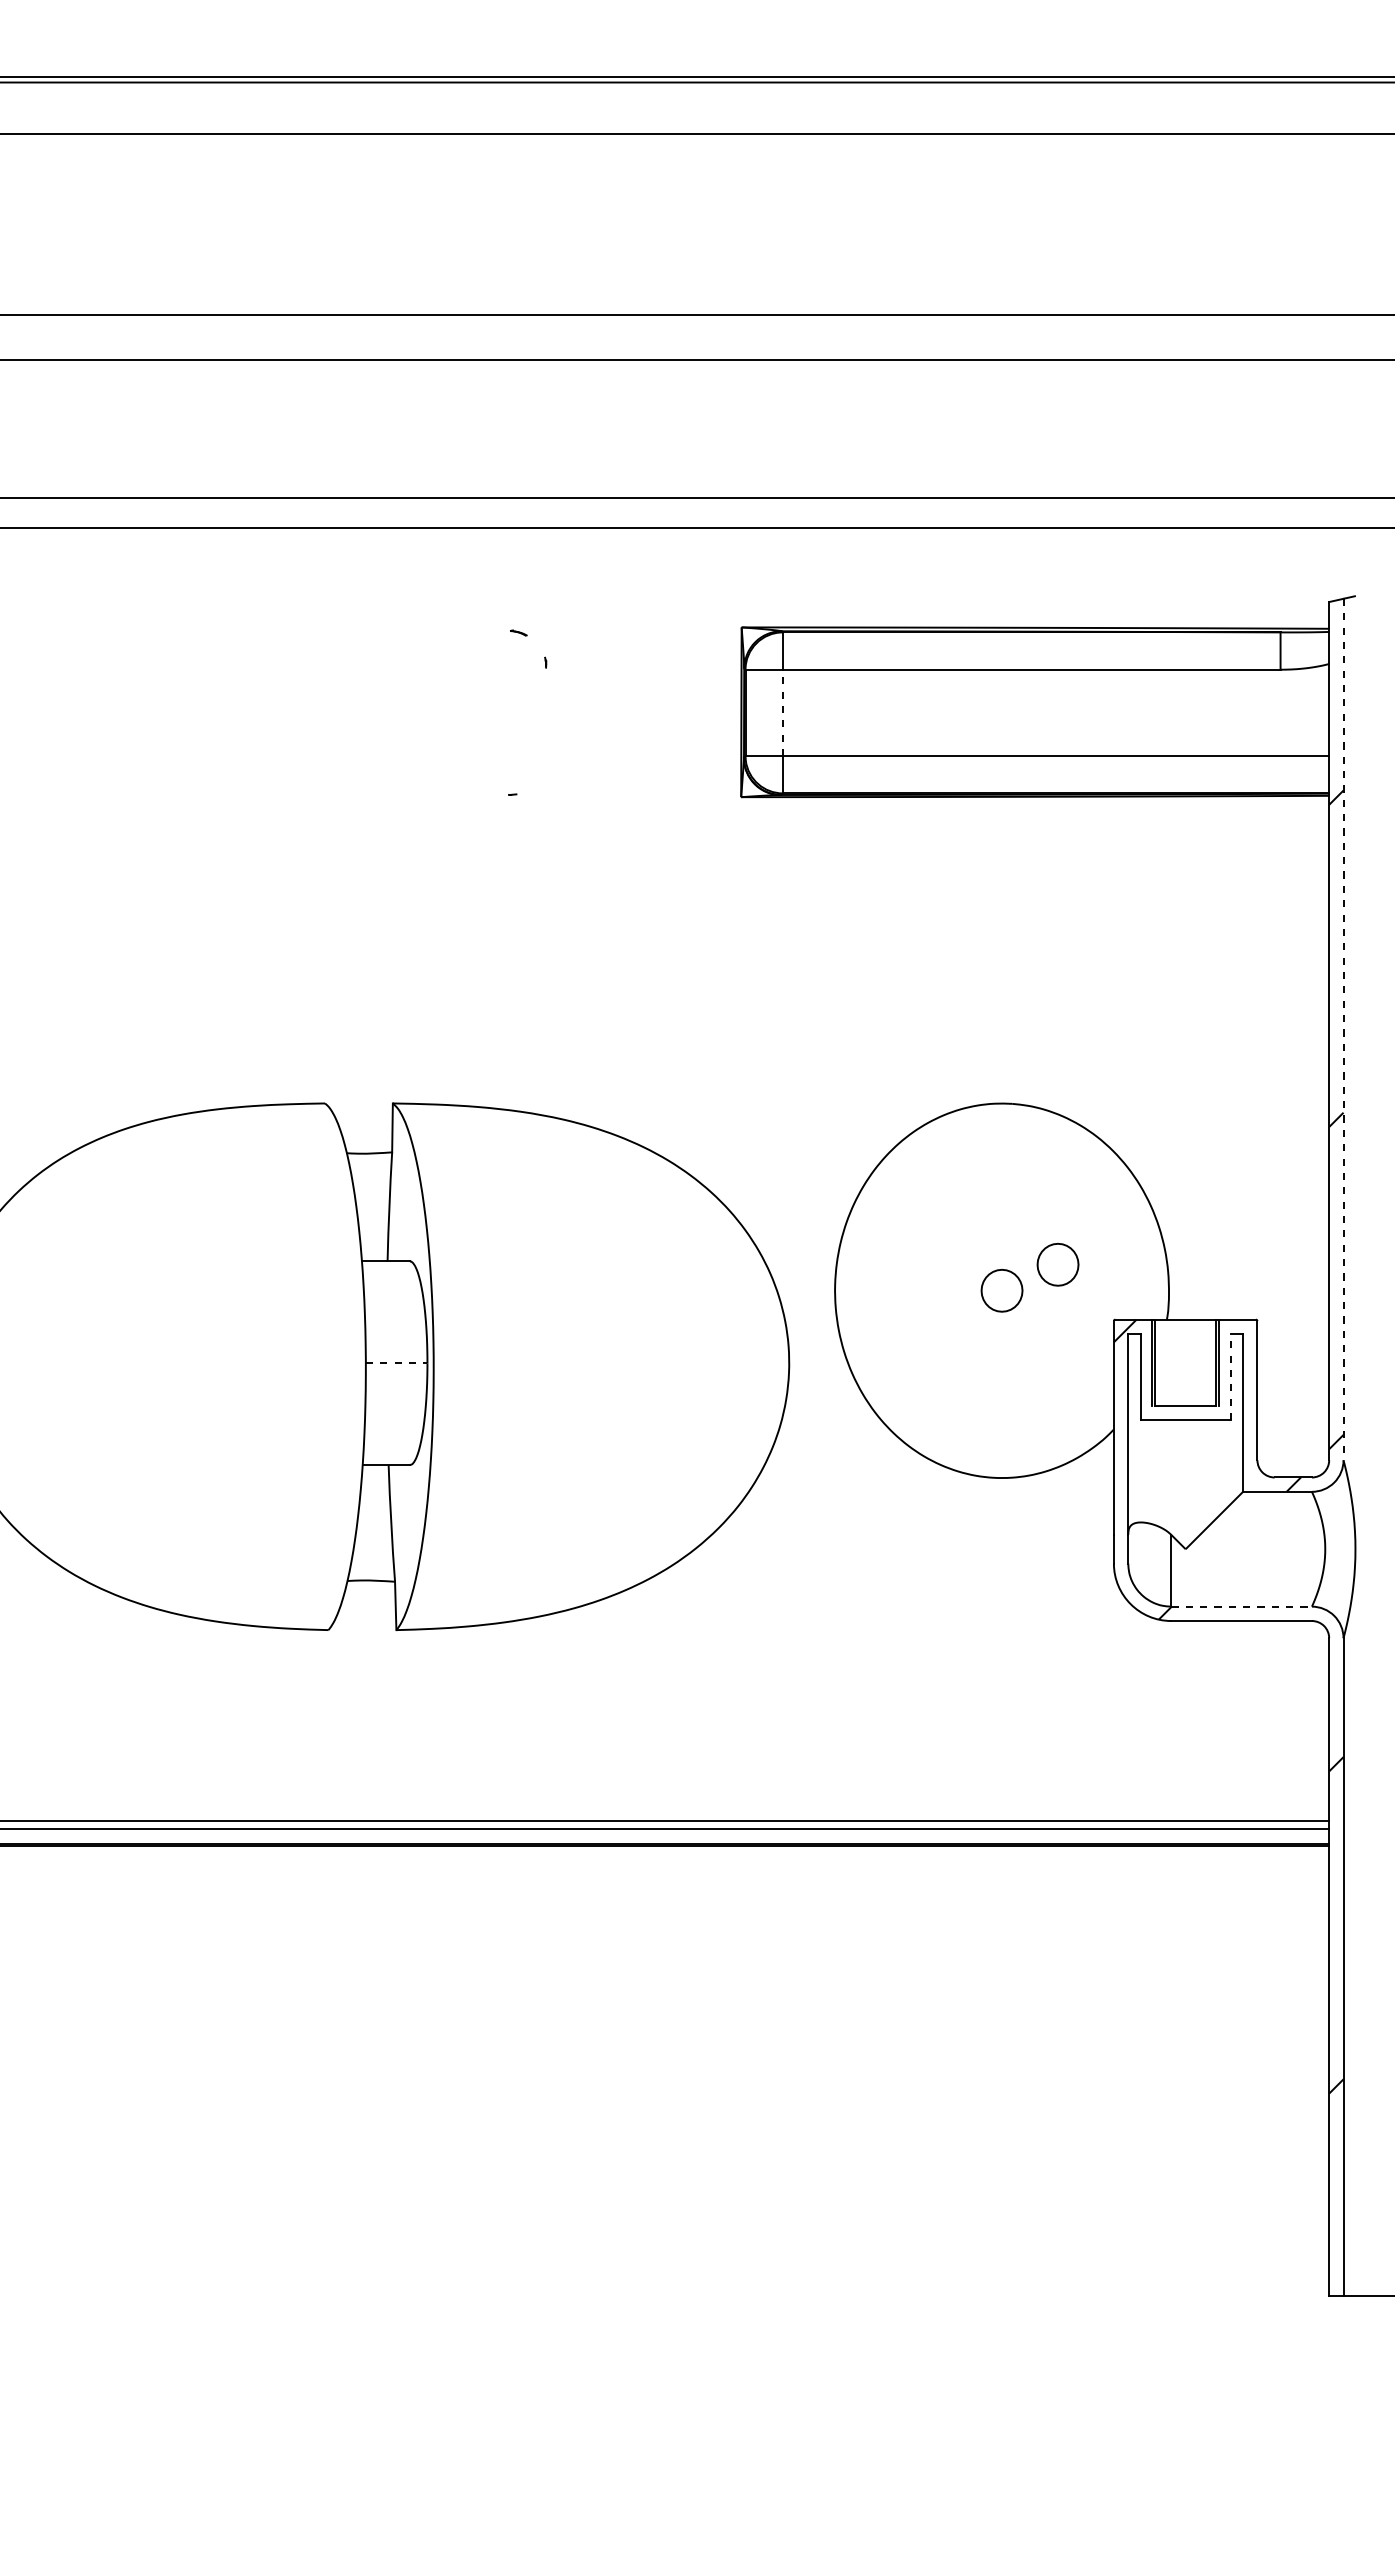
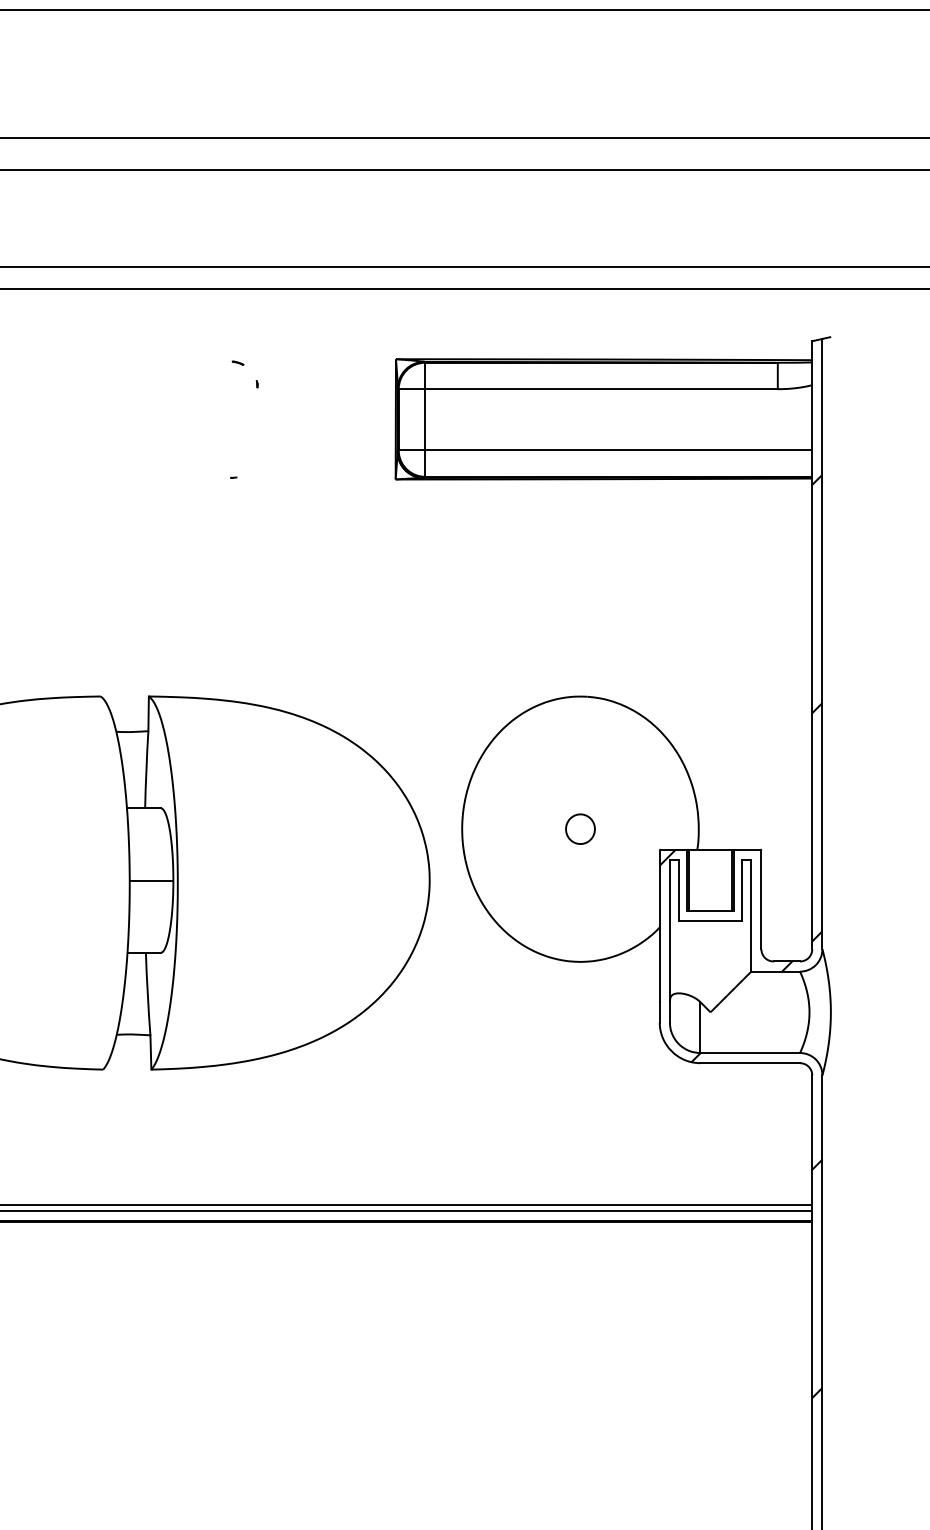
line: (782, 712) -> (424, 419), dashed -> solid
line: (1343, 1029) -> (822, 644), dashed -> solid
part: (1057, 1264) -> (619, 810), removed
line: (396, 1363) -> (151, 880), dashed -> solid
line: (1230, 1376) -> (742, 889), dashed -> solid
line: (1242, 1606) -> (750, 1052), dashed -> solid

